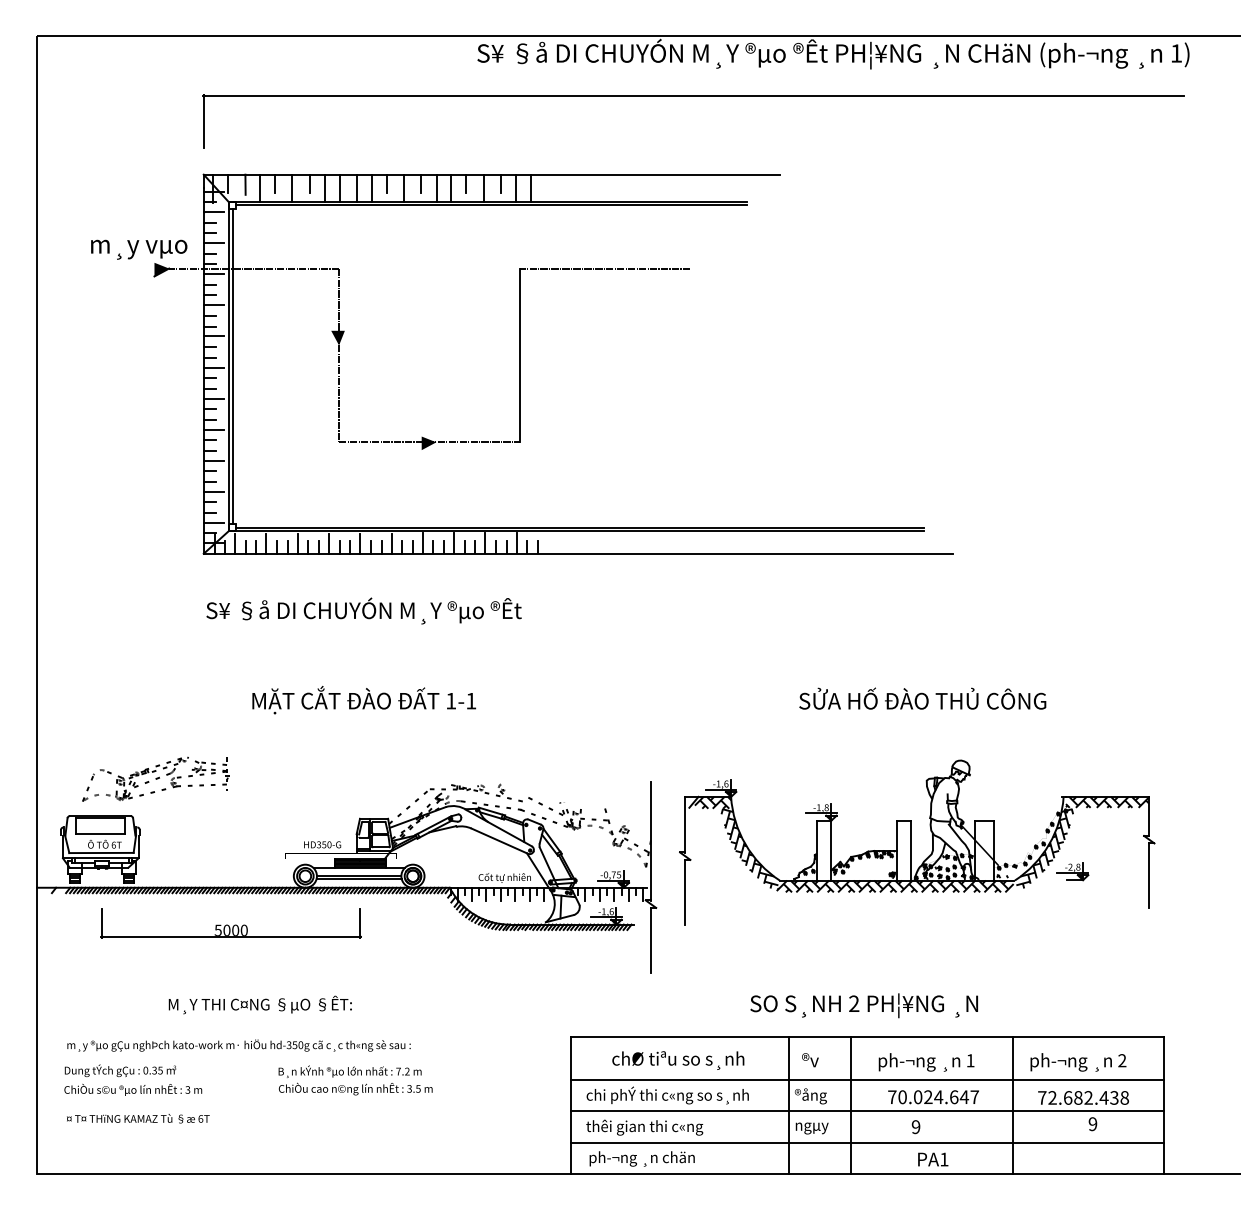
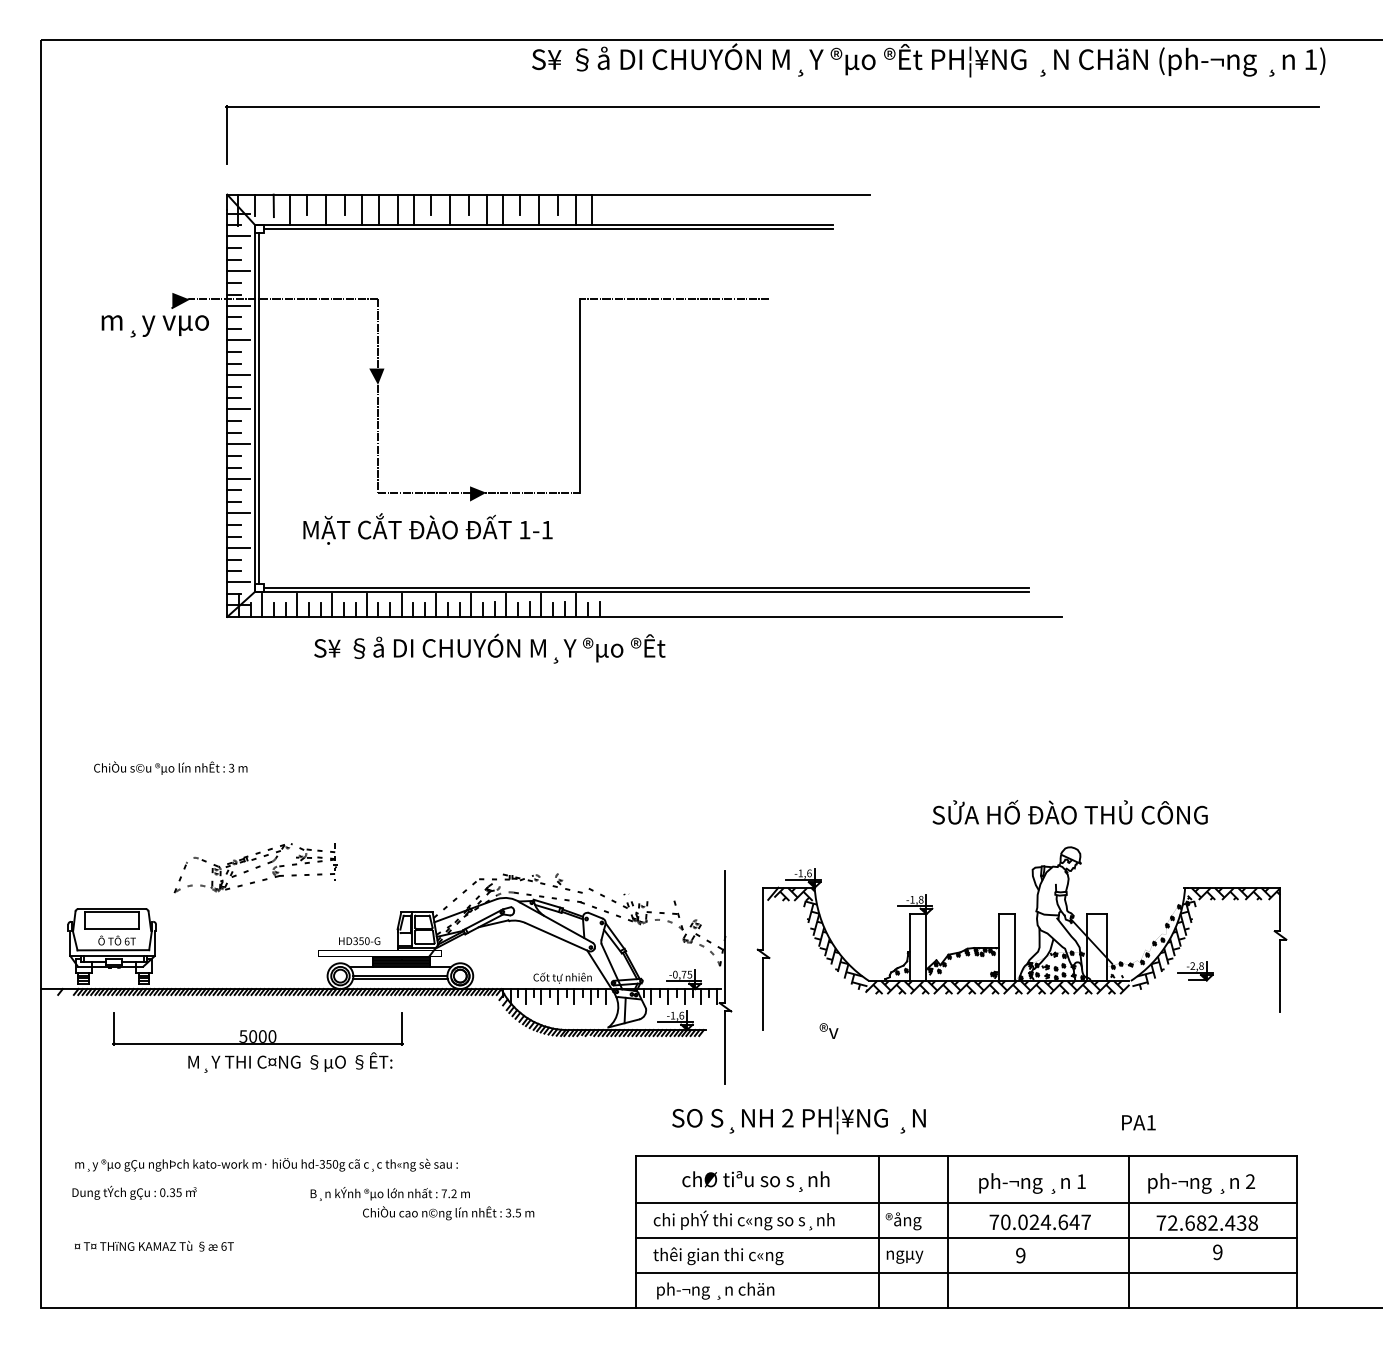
text: (138, 249) -> (154, 326), moved
text: (363, 610) -> (489, 648), moved
text: (922, 698) -> (1069, 812), moved
text: (363, 699) -> (427, 528), moved
part: (155, 779) -> (255, 868), moved
text: (260, 1004) -> (290, 1062), moved
text: (863, 1005) -> (798, 1120), moved
text: (809, 1059) -> (828, 1030), moved
text: (133, 1089) -> (170, 767), moved
text: (355, 1089) -> (448, 1213), moved
text: (932, 1159) -> (1138, 1122), moved

